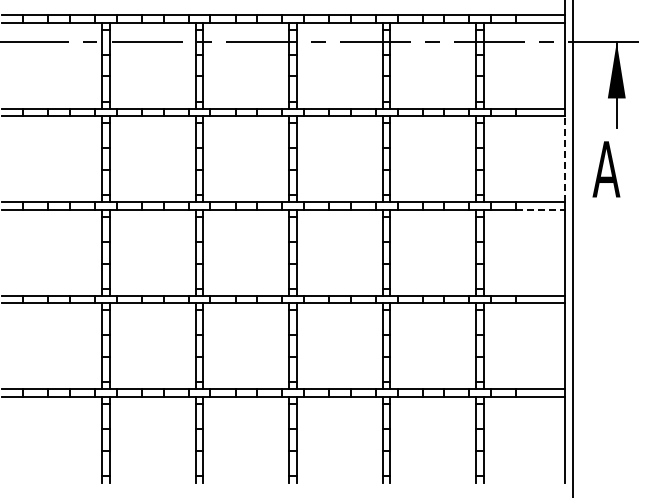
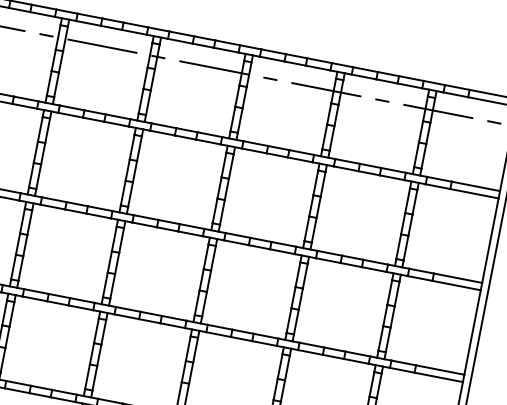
line: (565, 158) -> (490, 240), dashed -> solid
line: (540, 209) -> (456, 285), dashed -> solid

